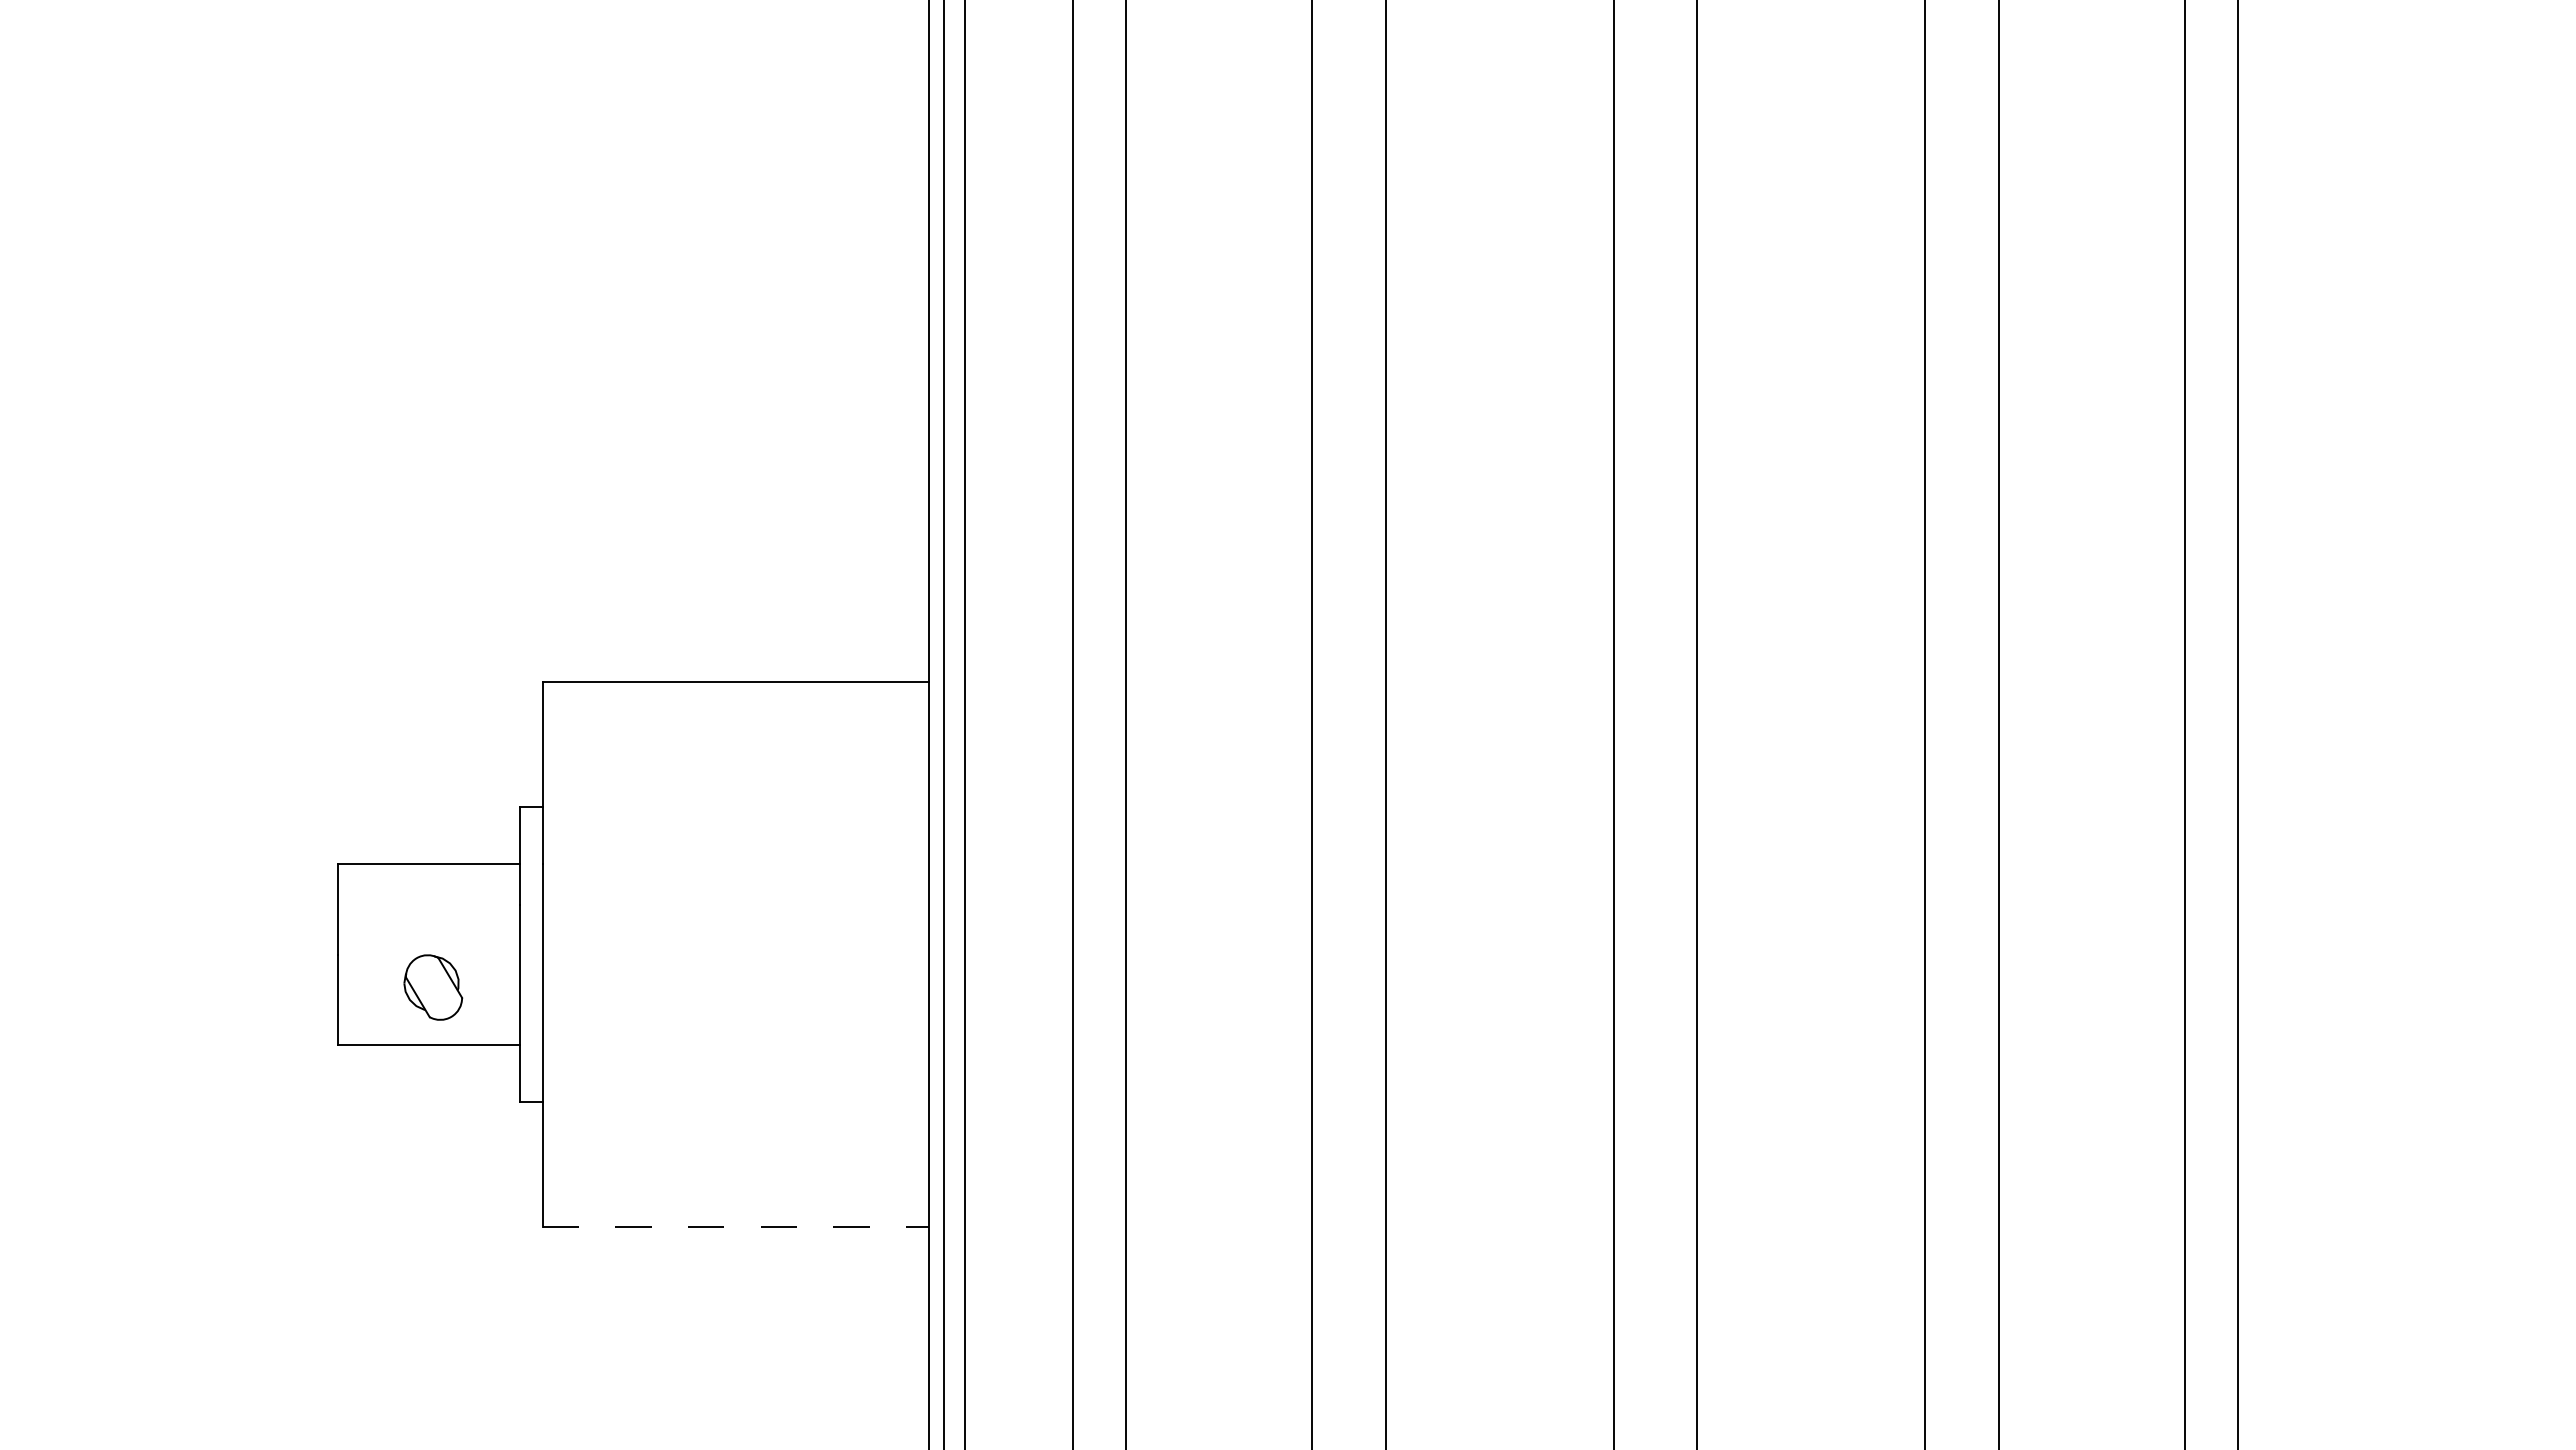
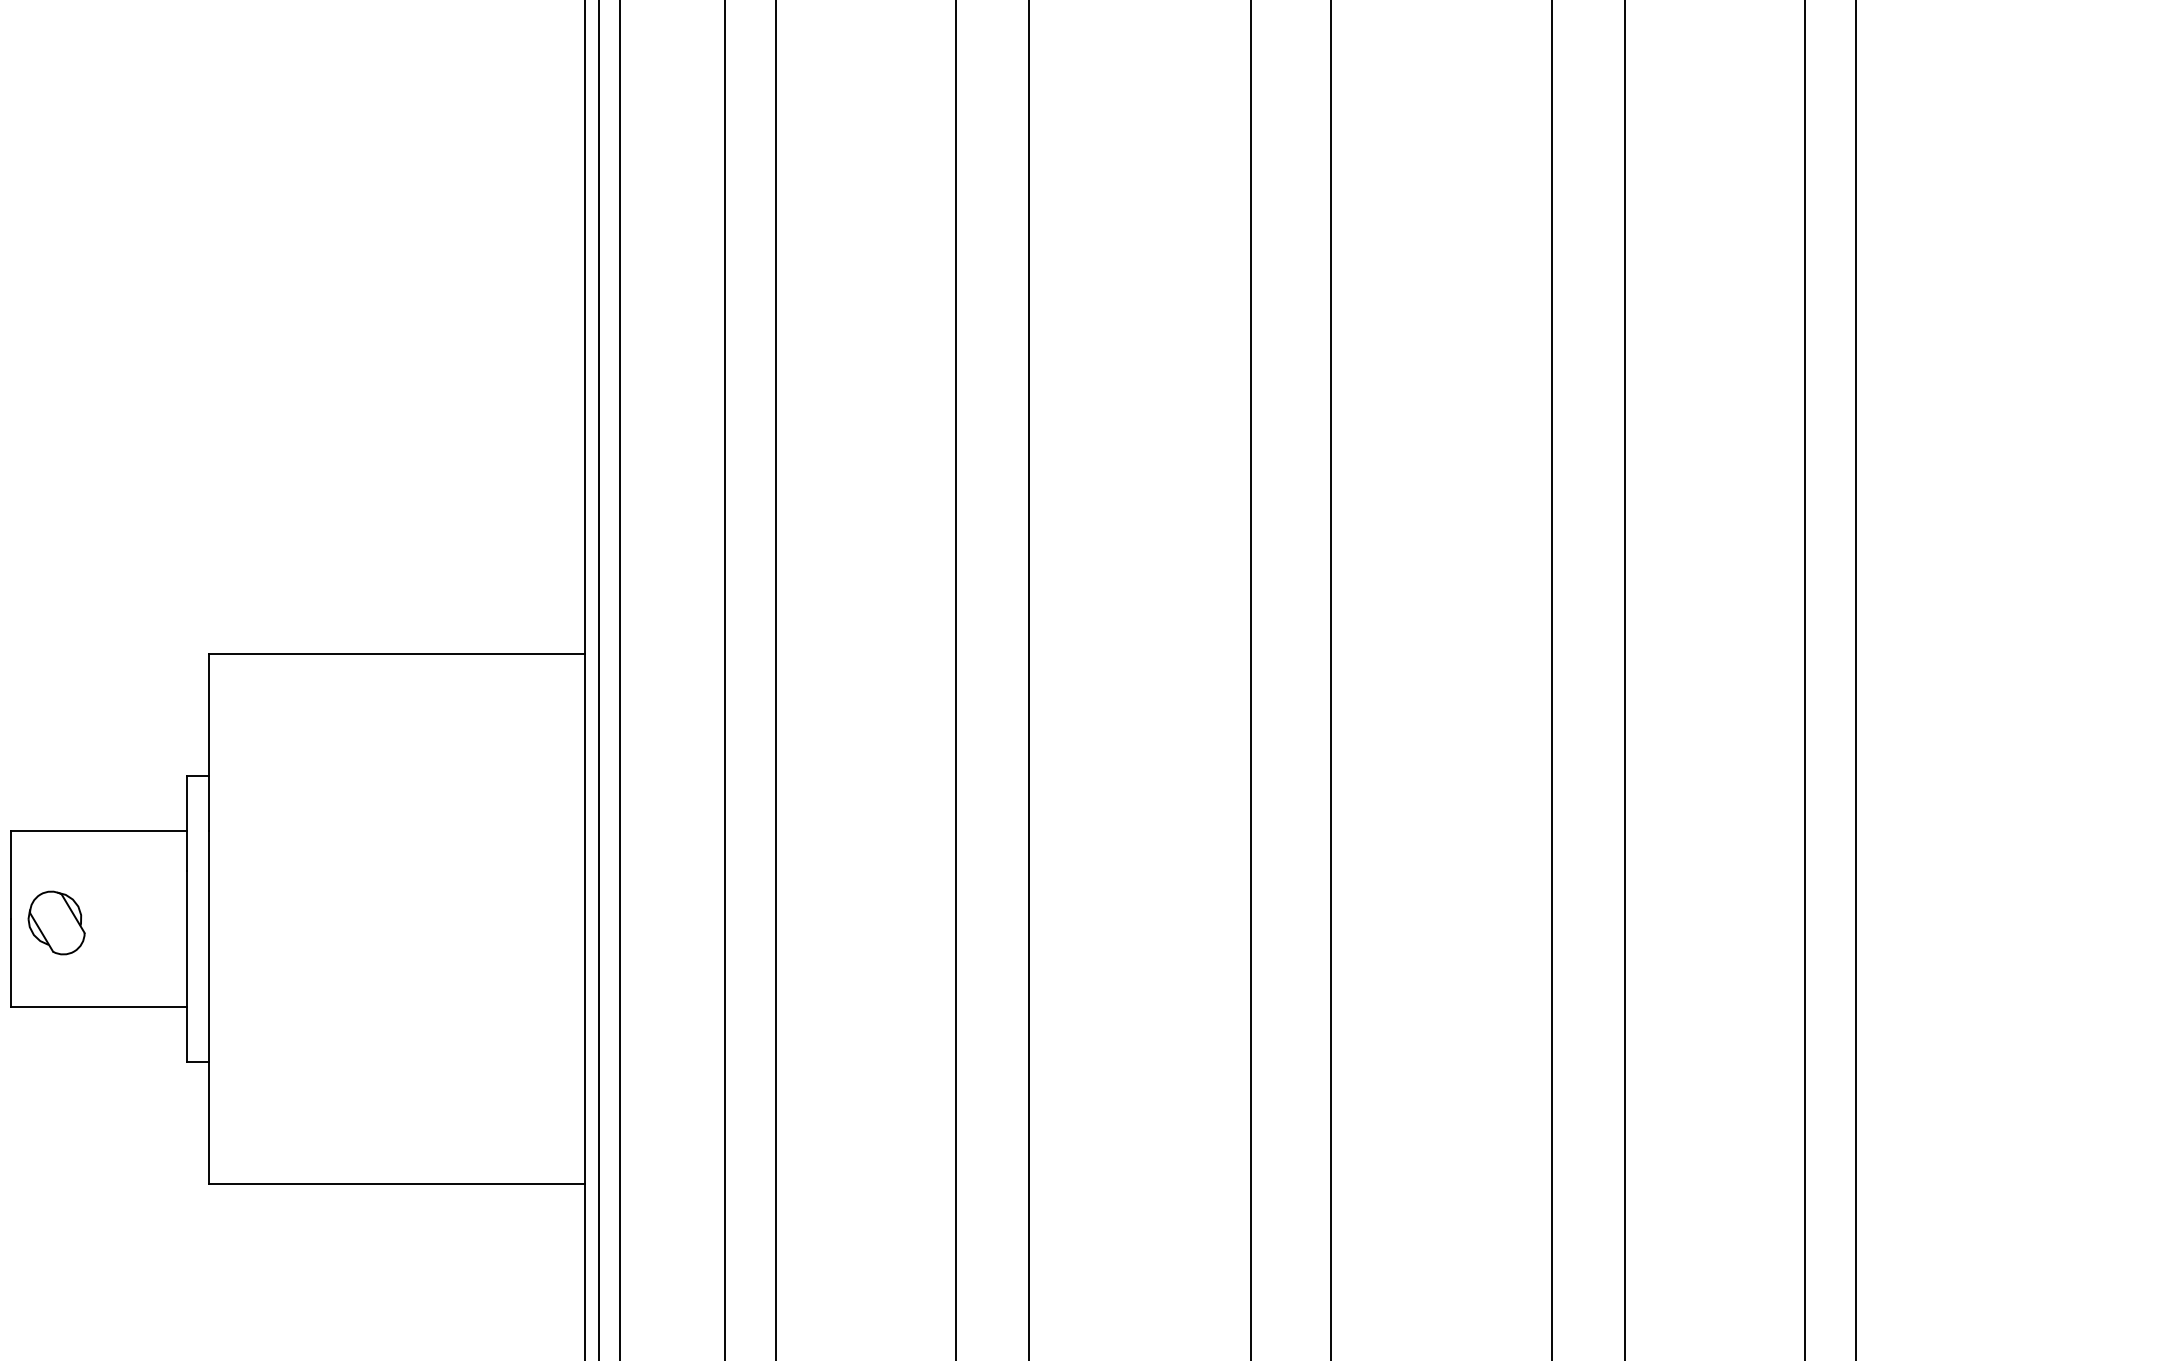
part: (433, 987) -> (56, 922), moved
line: (736, 1227) -> (397, 1184), dashed -> solid

